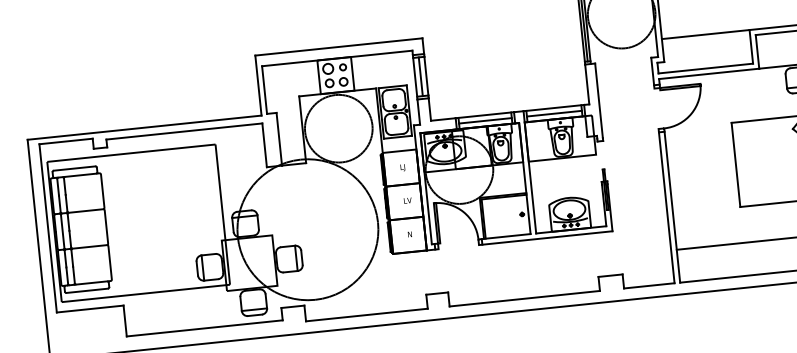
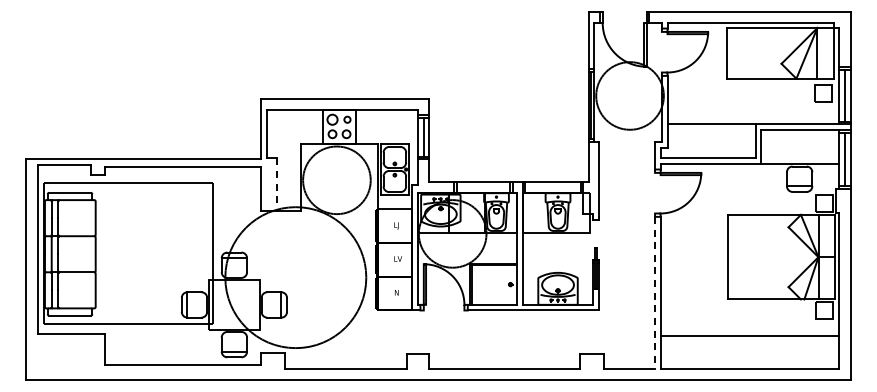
line: (553, 113) -> (552, 187), removed
line: (485, 120) -> (483, 187), removed
line: (279, 139) -> (276, 184), solid -> dashed
line: (667, 207) -> (655, 292), solid -> dashed

